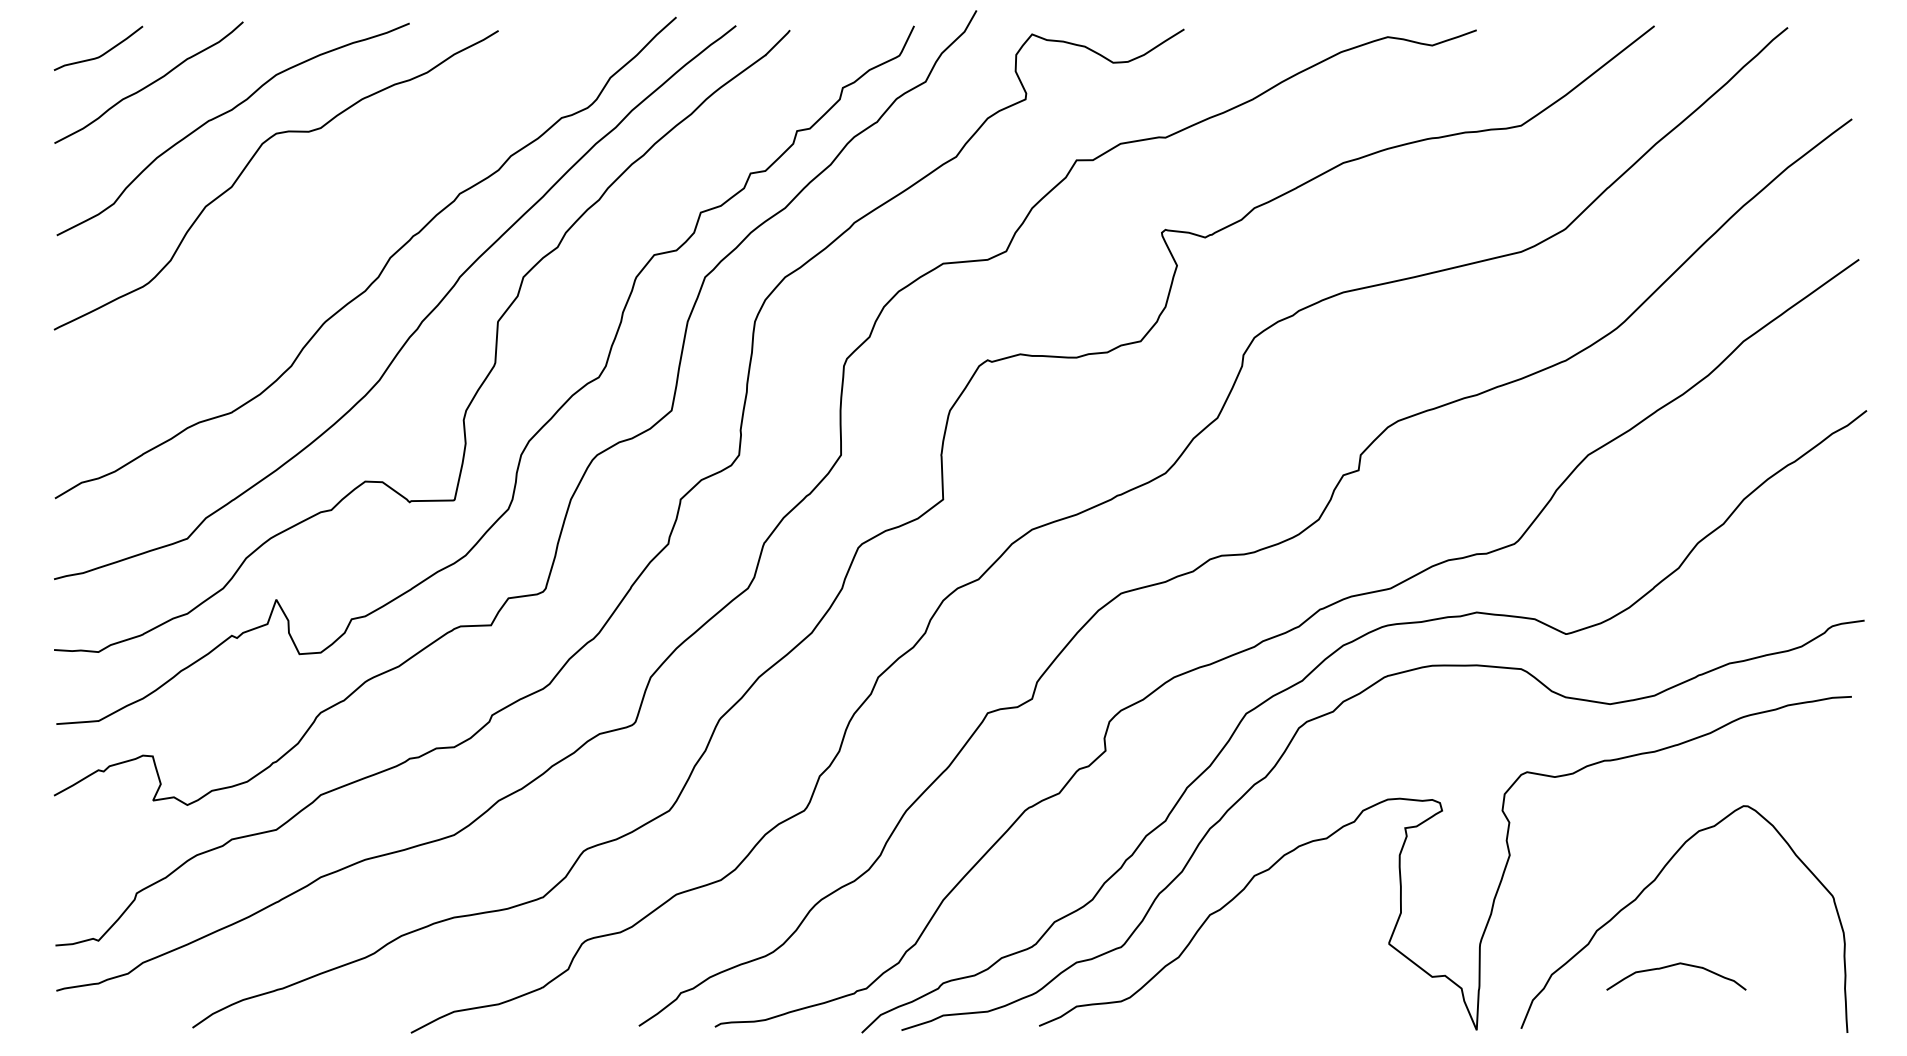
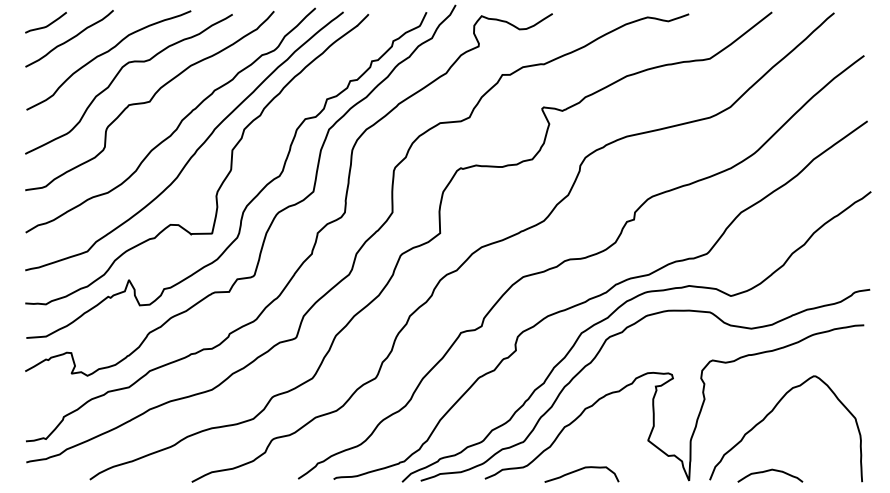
curve: (320, 215) -> (149, 100), added
curve: (1674, 967) -> (769, 471), moved
curve: (1243, 1008) -> (580, 470), added

